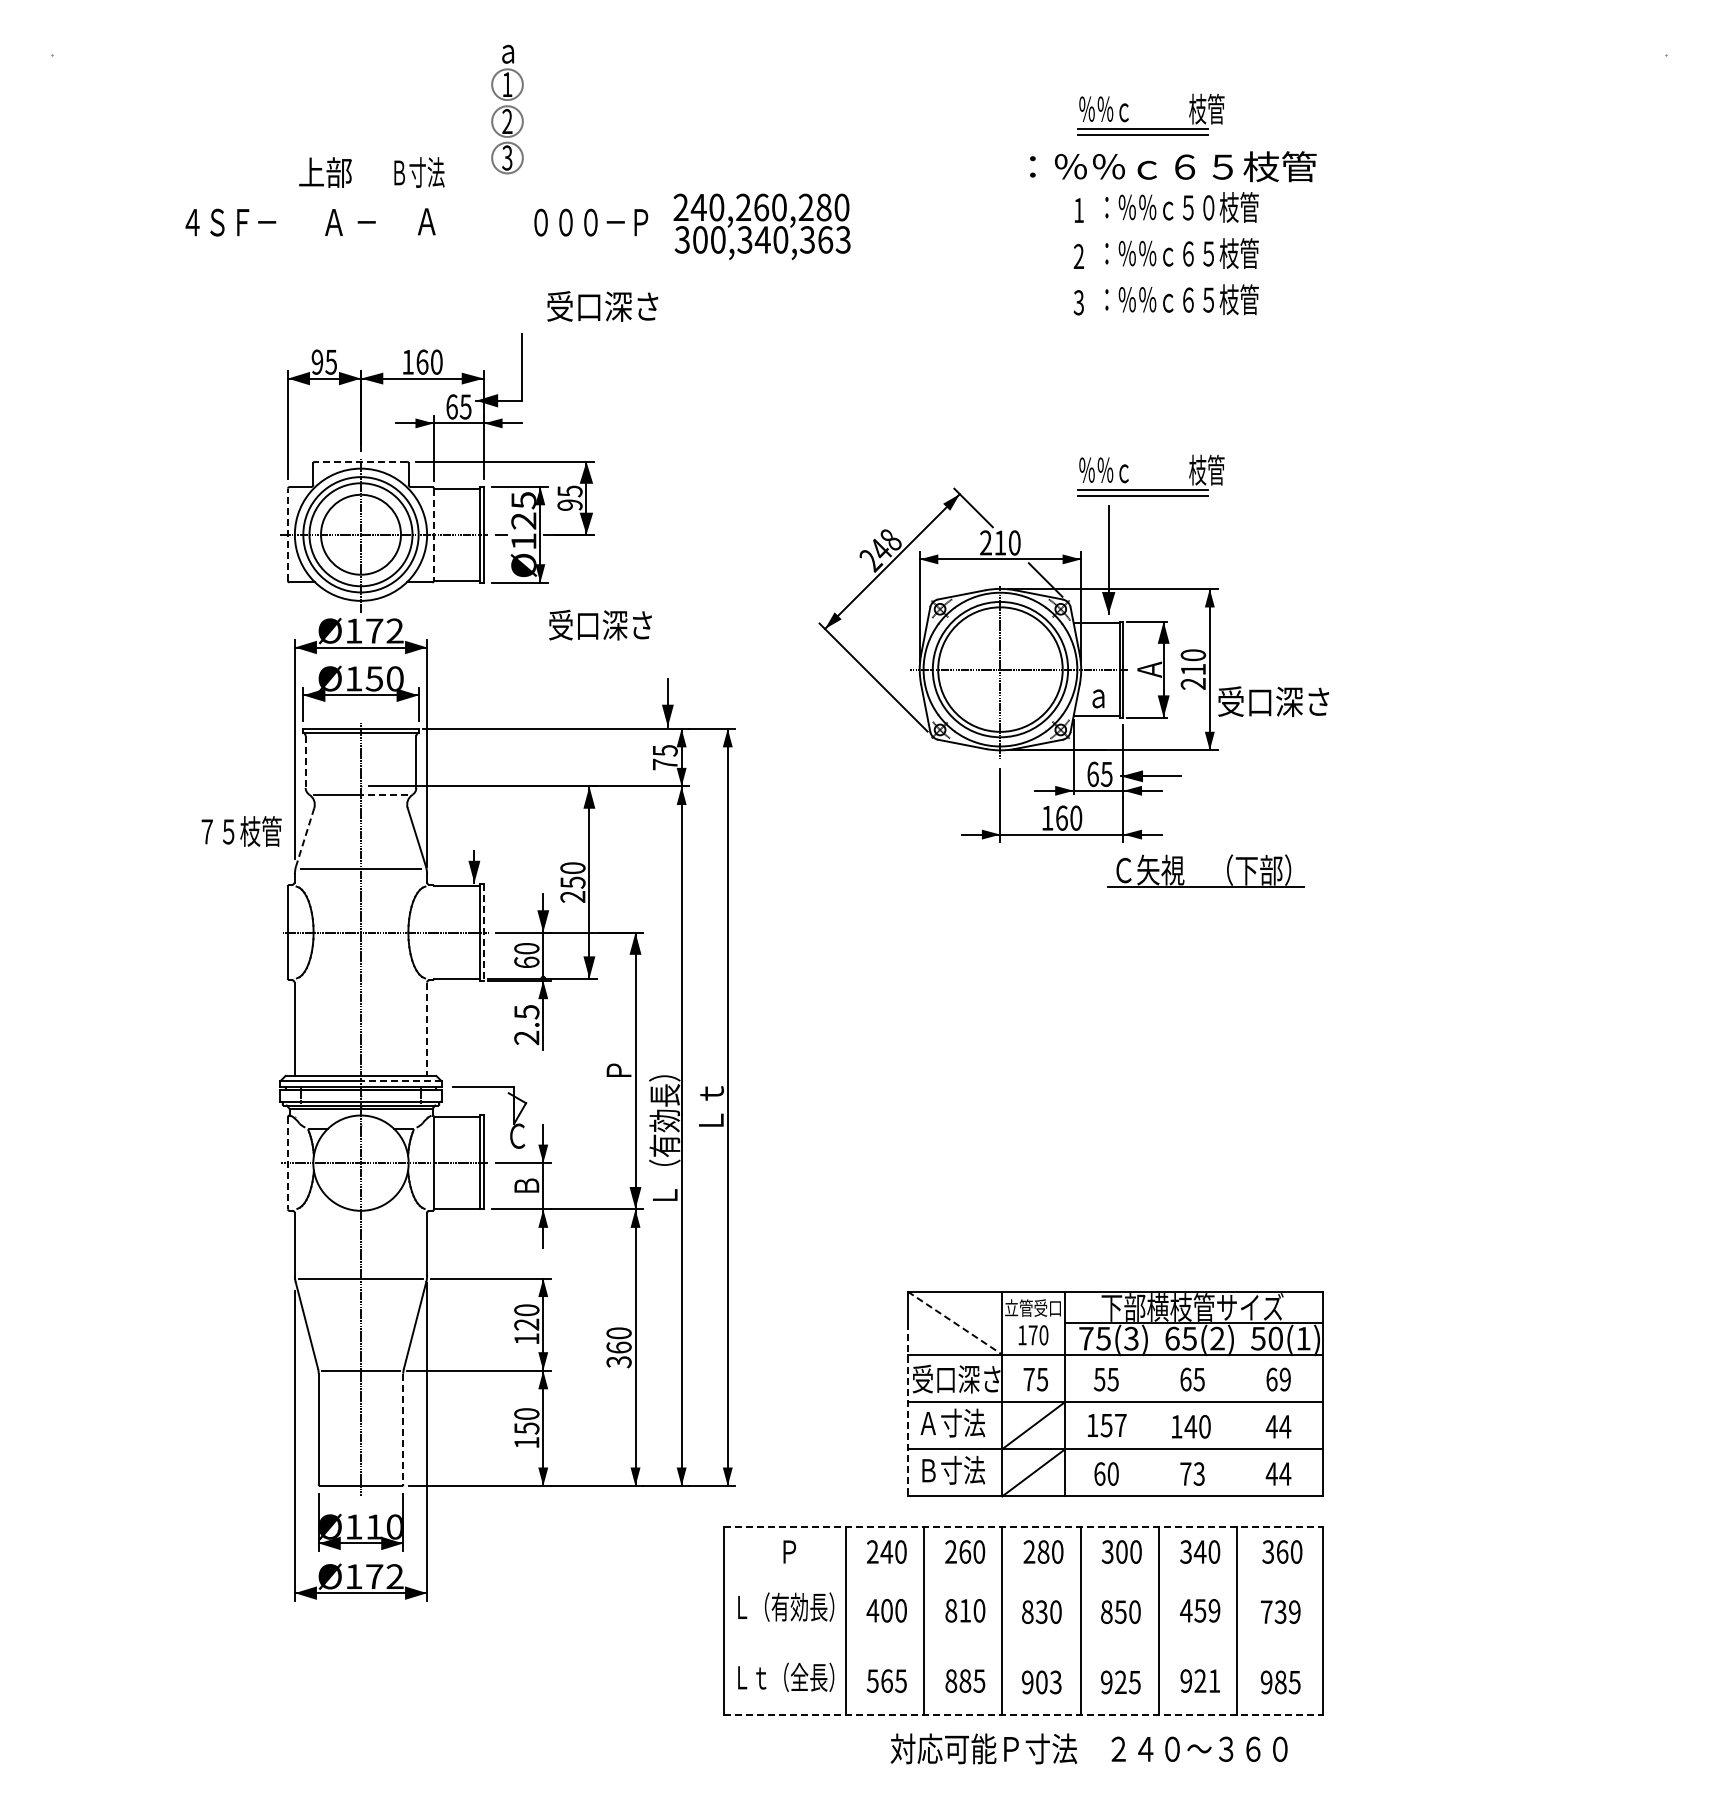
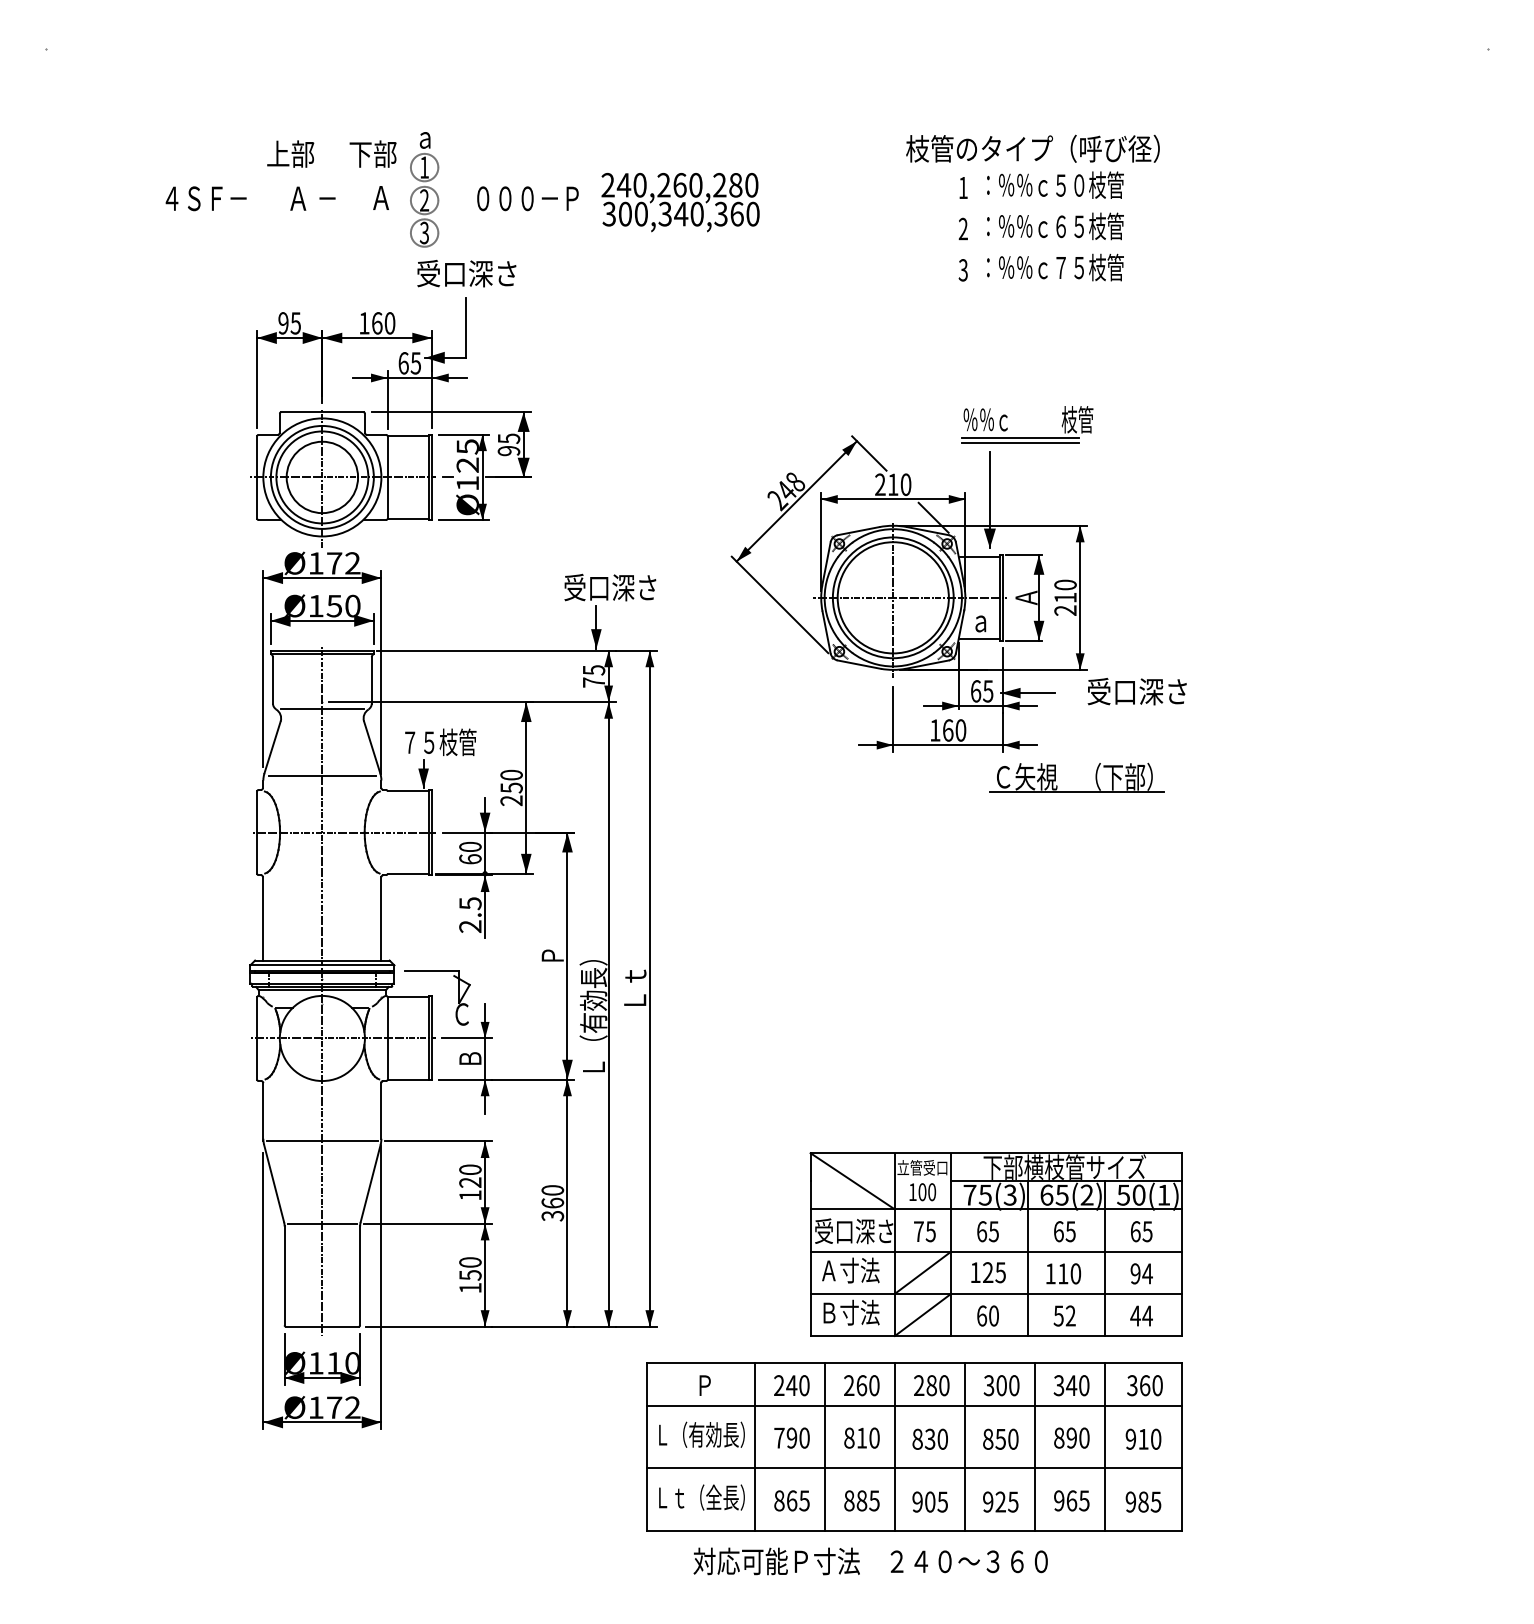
part: (507, 109) -> (424, 189), moved
part: (1150, 128) -> (1027, 114), removed
text: (1165, 166) -> (1040, 148), ：％％ｃ６５枝管 -> 枝管のタイプ（呼び径）
text: (417, 172) -> (372, 154), Ｂ寸法 -> 下部
text: (842, 239) -> (752, 213), 300,340,363 -> 300,340,360
text: (1188, 299) -> (1061, 267), ：％％ｃ６５枝管 -> ：％％ｃ７５枝管
text: (602, 306) -> (466, 273), moved
line: (360, 461) -> (321, 412), dashed -> solid
line: (287, 534) -> (256, 477), dashed -> solid
line: (434, 535) -> (388, 478), dashed -> solid
text: (600, 624) -> (610, 587), moved
text: (1273, 701) -> (1137, 691), moved
line: (305, 762) -> (272, 680), dashed -> solid
line: (383, 794) -> (342, 709), dashed -> solid
text: (241, 831) -> (440, 742), moved
line: (305, 837) -> (272, 747), dashed -> solid
line: (484, 933) -> (432, 833), dashed -> solid
line: (427, 1029) -> (381, 919), dashed -> solid
line: (400, 1081) -> (357, 965), dashed -> solid
line: (287, 1163) -> (256, 1038), dashed -> solid
line: (955, 1323) -> (853, 1181), dashed -> solid
text: (1032, 1335) -> (921, 1192), 170 -> 100
text: (1099, 1379) -> (981, 1231), 55 -> 65
text: (1284, 1379) -> (1146, 1231), 69 -> 65
line: (907, 1409) -> (810, 1258), dashed -> solid
line: (1151, 1409) -> (1028, 1258), added
line: (1237, 1409) -> (1104, 1258), added
text: (1113, 1425) -> (994, 1272), 157 -> 125
text: (1190, 1426) -> (1062, 1273), 140 -> 110
text: (1271, 1426) -> (1135, 1273), 44 -> 94
line: (403, 1429) -> (360, 1276), dashed -> solid
text: (1192, 1473) -> (1064, 1315), 73 -> 52
line: (1023, 1527) -> (913, 1363), dashed -> solid
line: (1023, 1574) -> (913, 1405), added
text: (879, 1610) -> (785, 1437), 400 -> 790
text: (1199, 1610) -> (1070, 1437), 459 -> 890
text: (1280, 1612) -> (1143, 1439), 739 -> 910
line: (1023, 1644) -> (913, 1468), added
text: (872, 1680) -> (779, 1500), 565 -> 865
text: (1207, 1680) -> (1078, 1500), 921 -> 965
text: (1055, 1681) -> (942, 1501), 903 -> 905
line: (1023, 1714) -> (913, 1530), dashed -> solid
text: (1088, 1748) -> (870, 1561), moved

